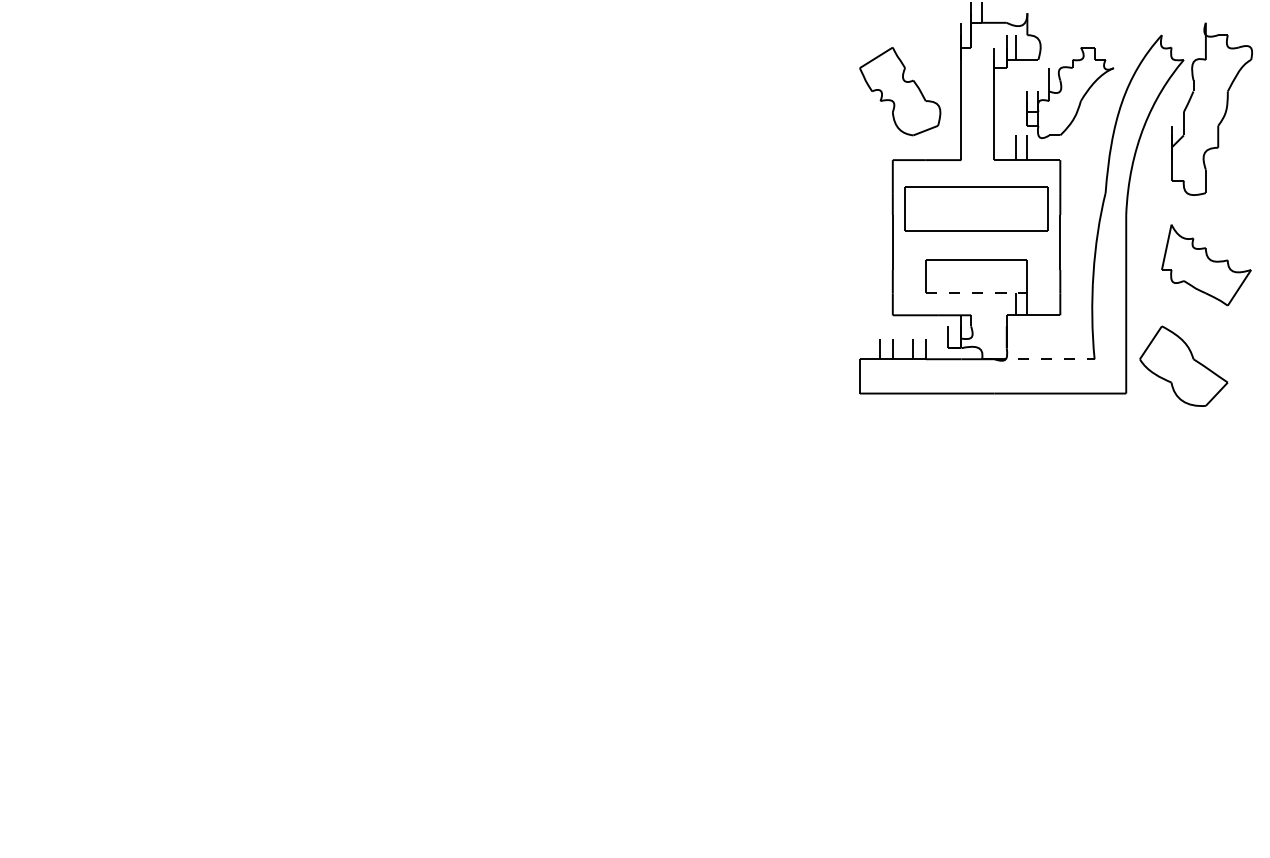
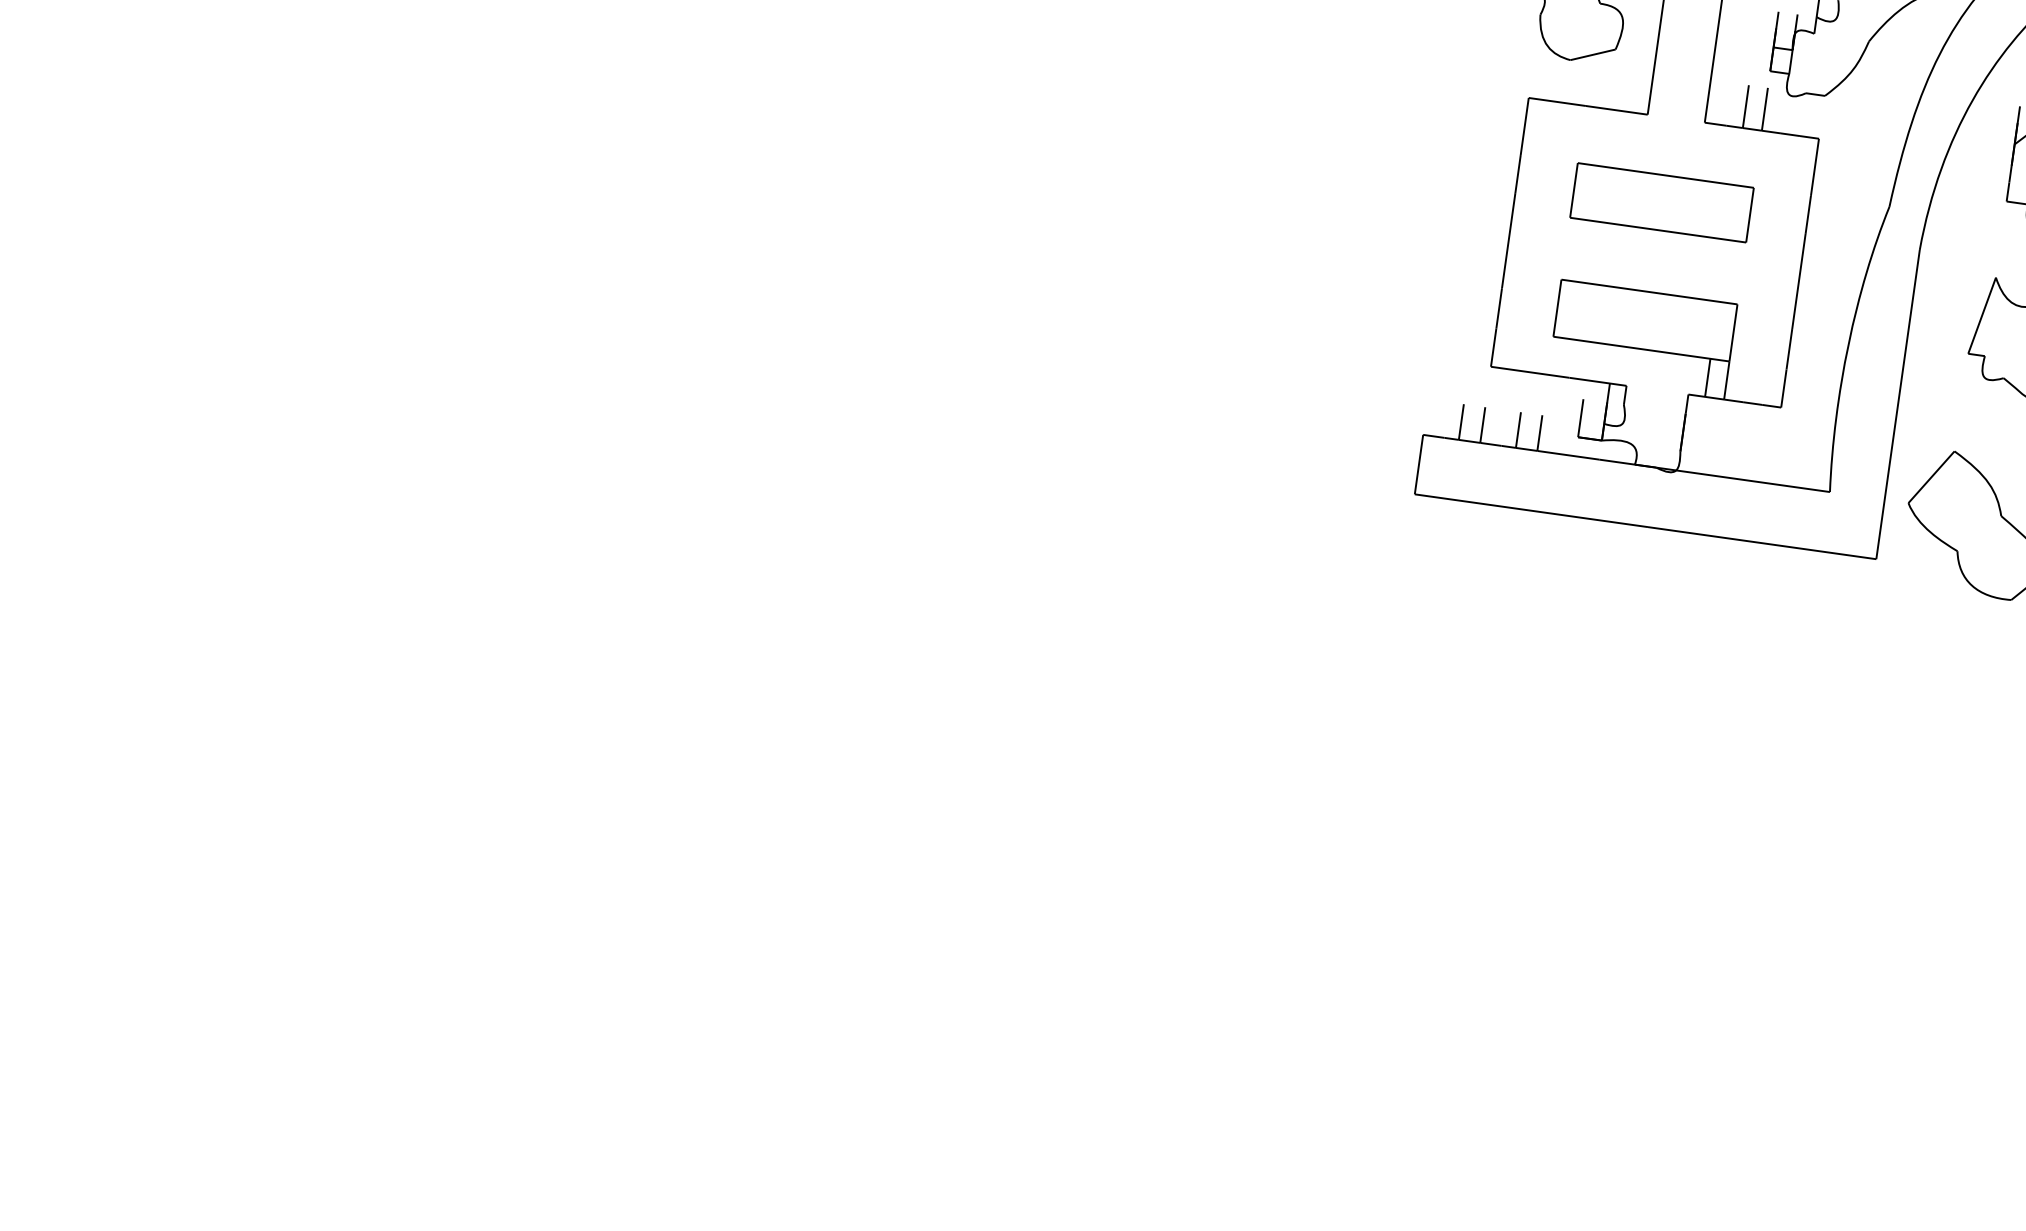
part: (976, 208) -> (1661, 202), size x0.71
line: (976, 293) -> (1641, 349), dashed -> solid
line: (1045, 359) -> (1744, 480), dashed -> solid

